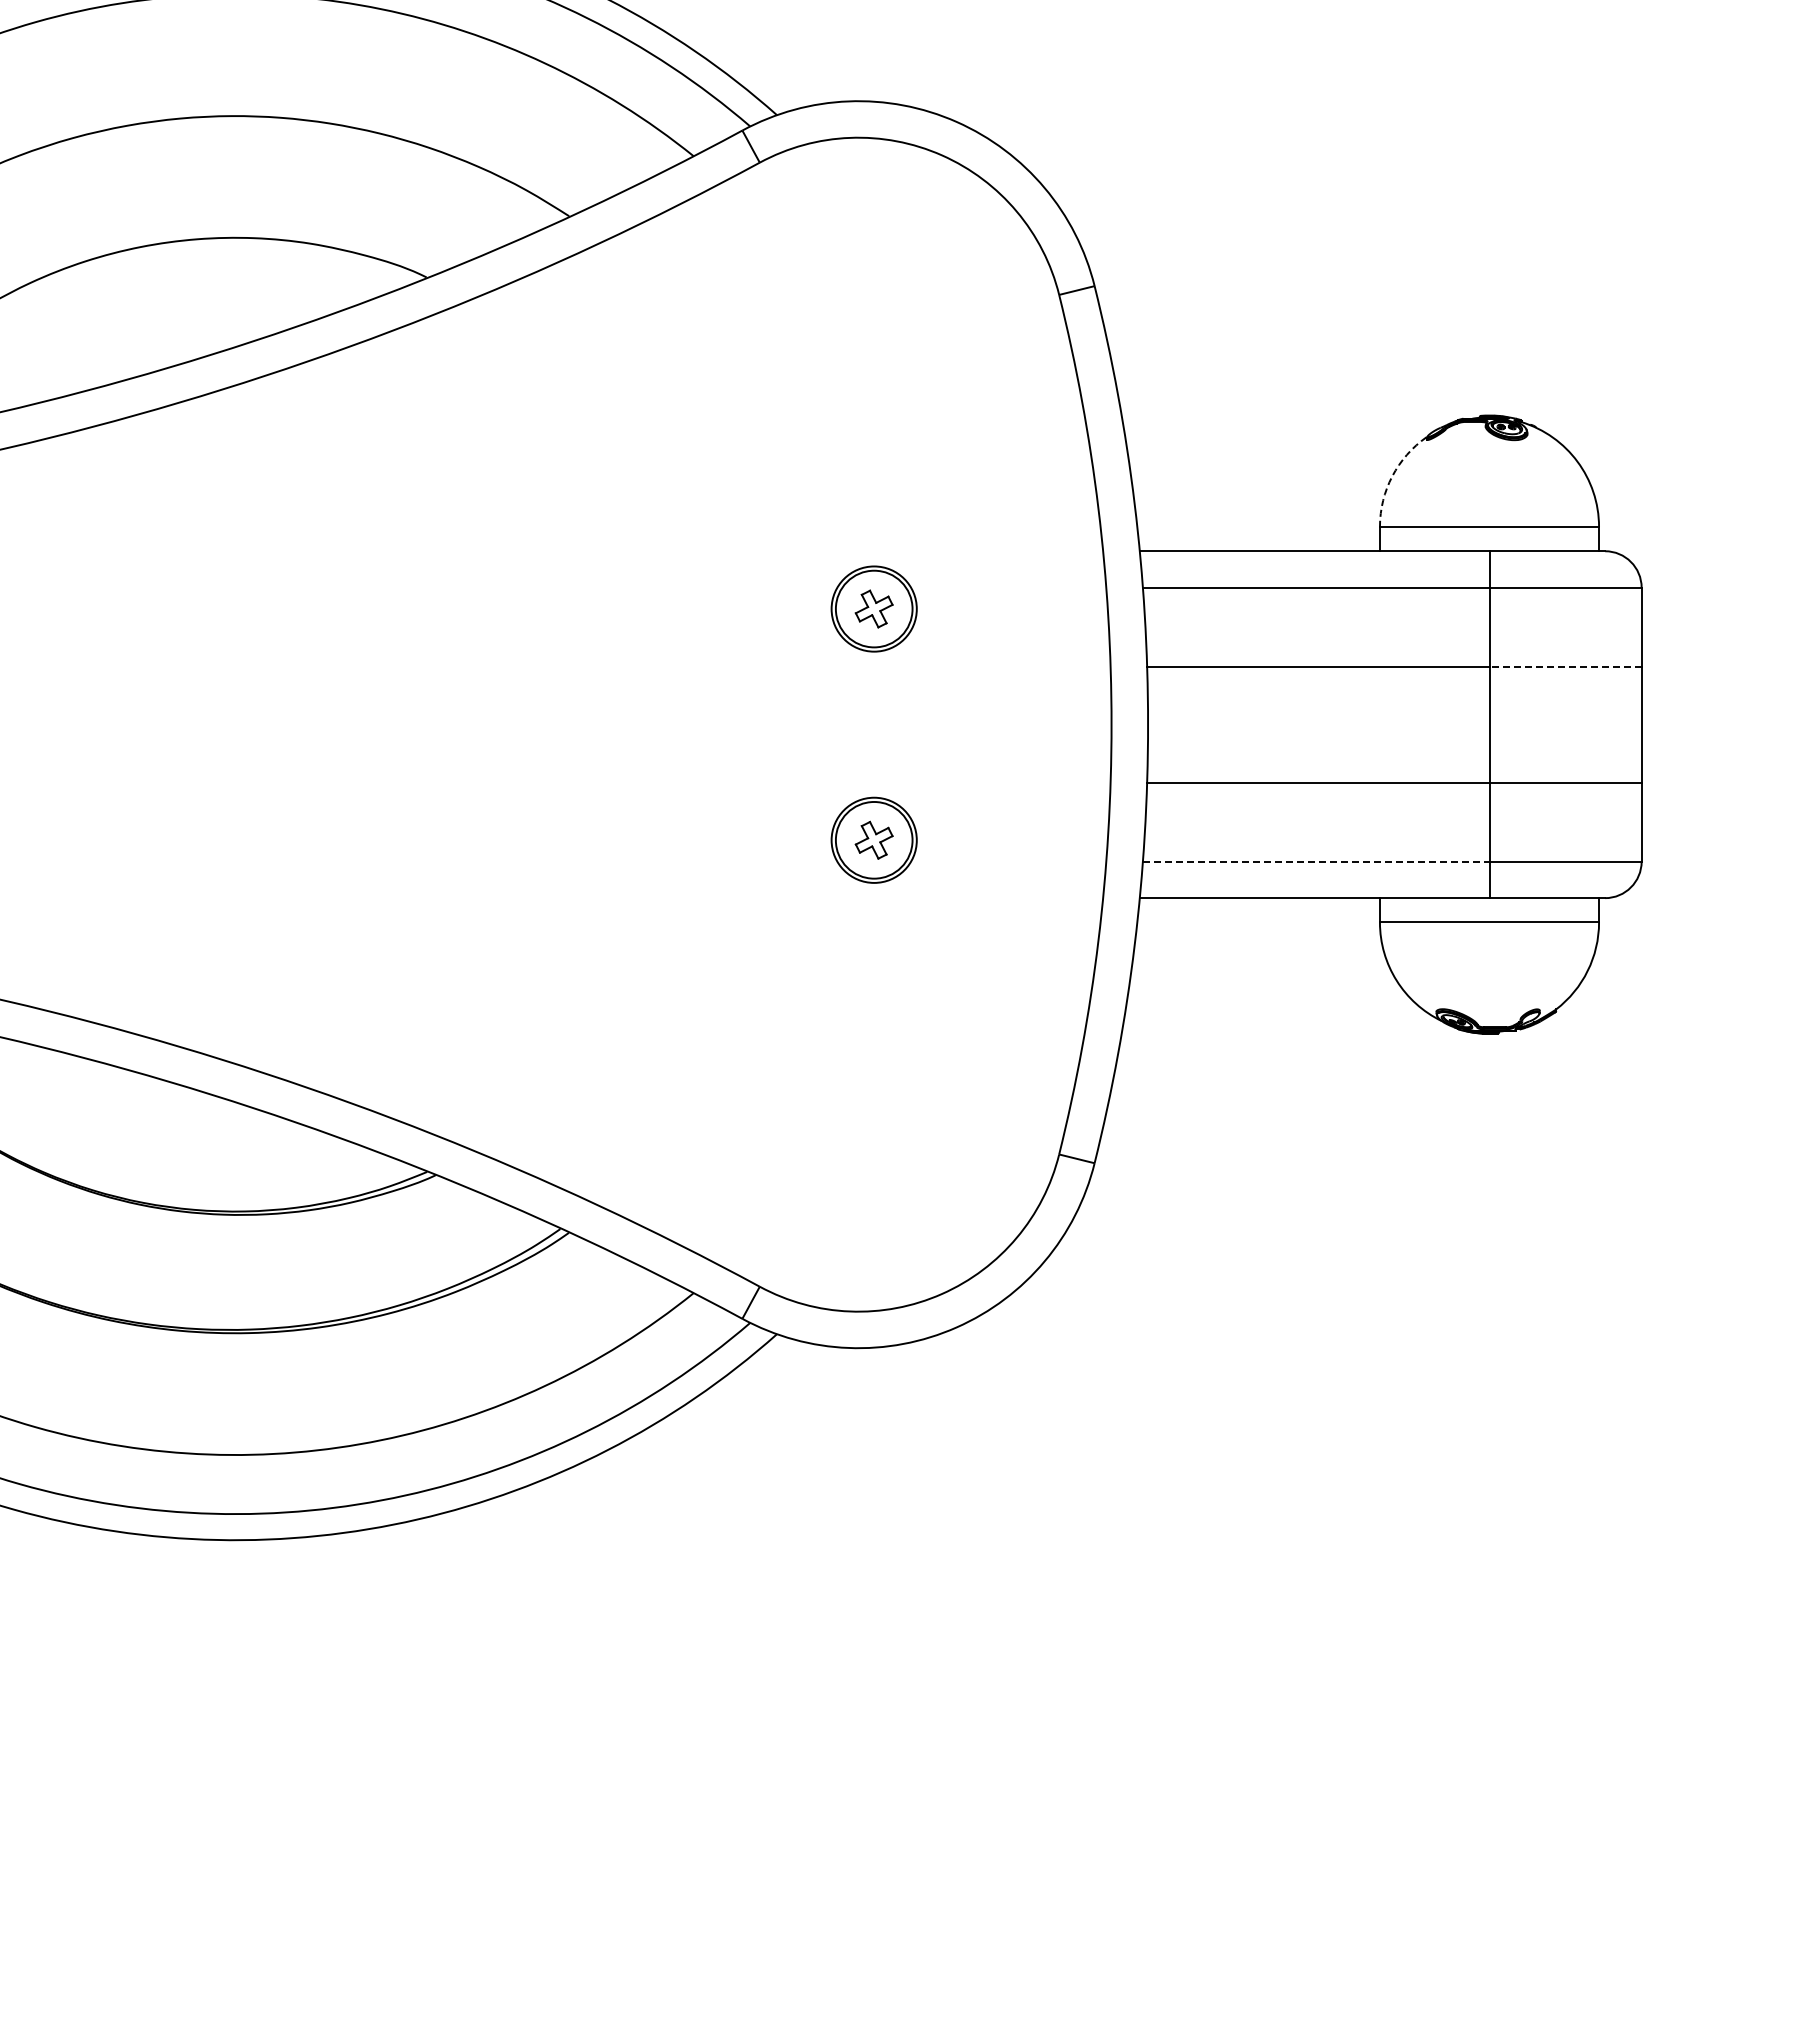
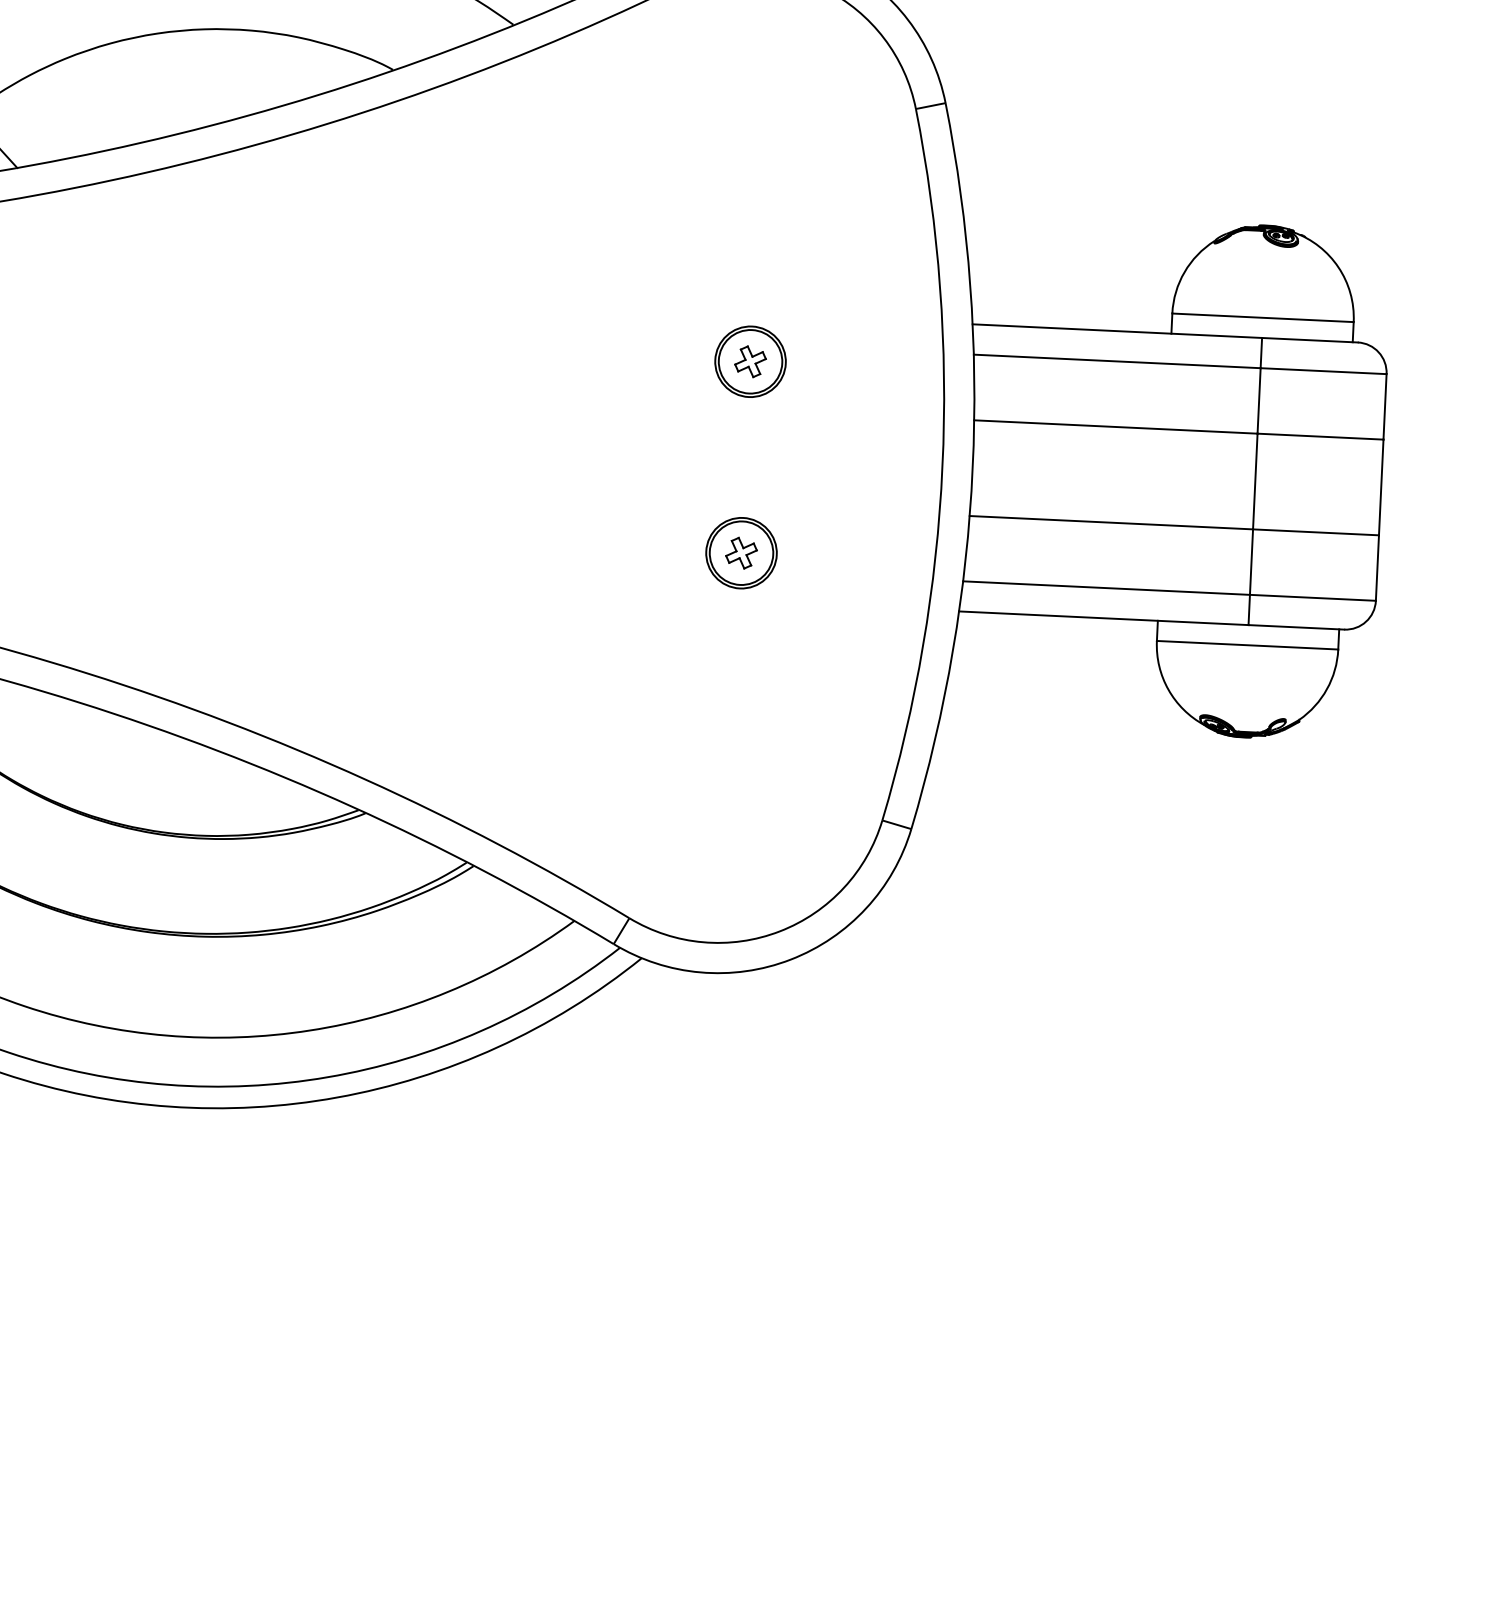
arc: (1392, 476) -> (1184, 272), dashed -> solid
line: (1565, 666) -> (1320, 436), dashed -> solid
line: (1316, 861) -> (1106, 588), dashed -> solid

